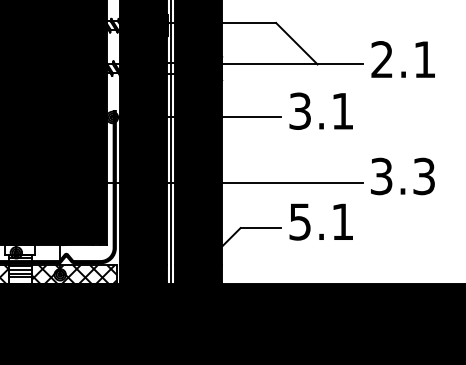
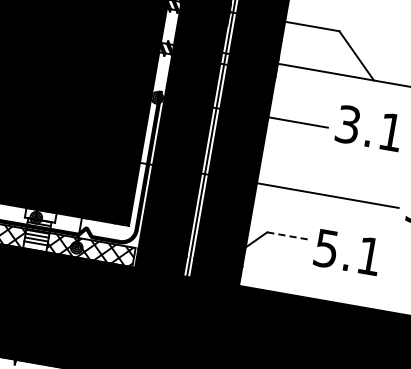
text: (320, 221) -> (347, 251), moved
line: (261, 228) -> (288, 236), solid -> dashed

